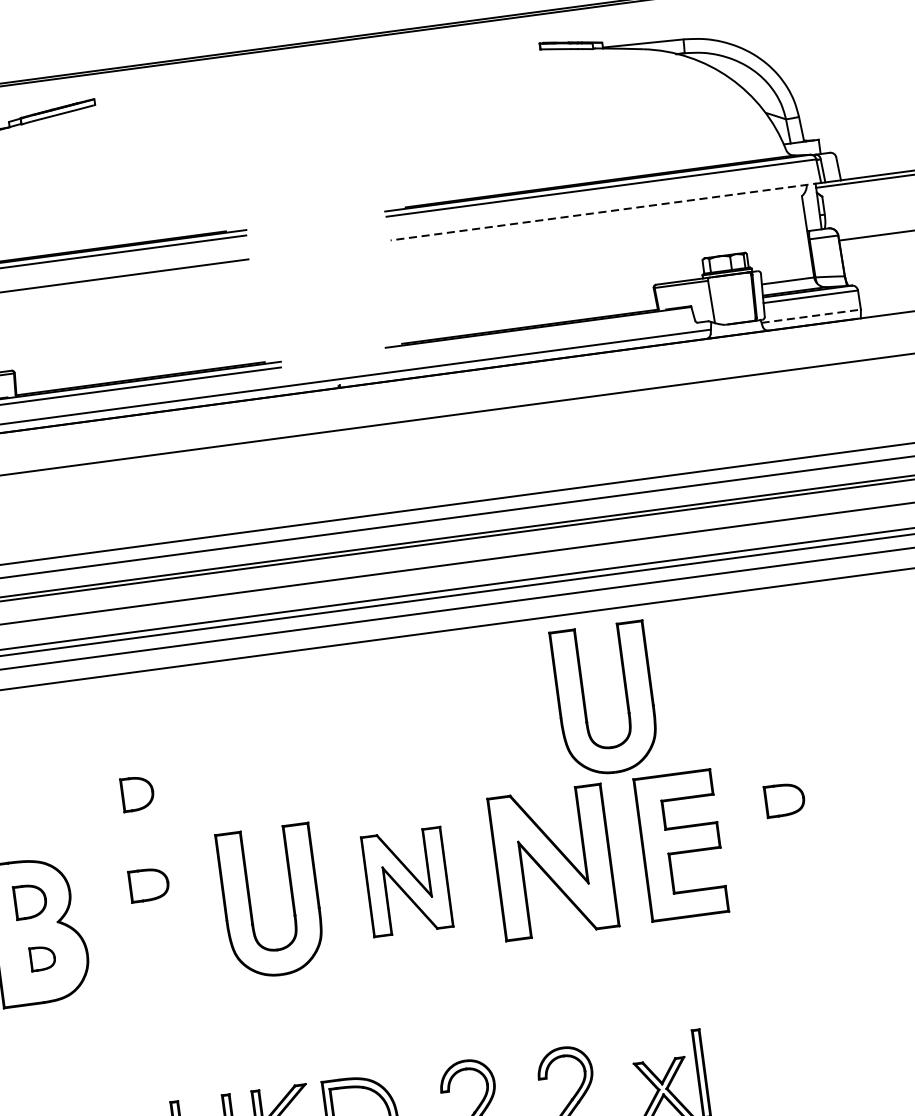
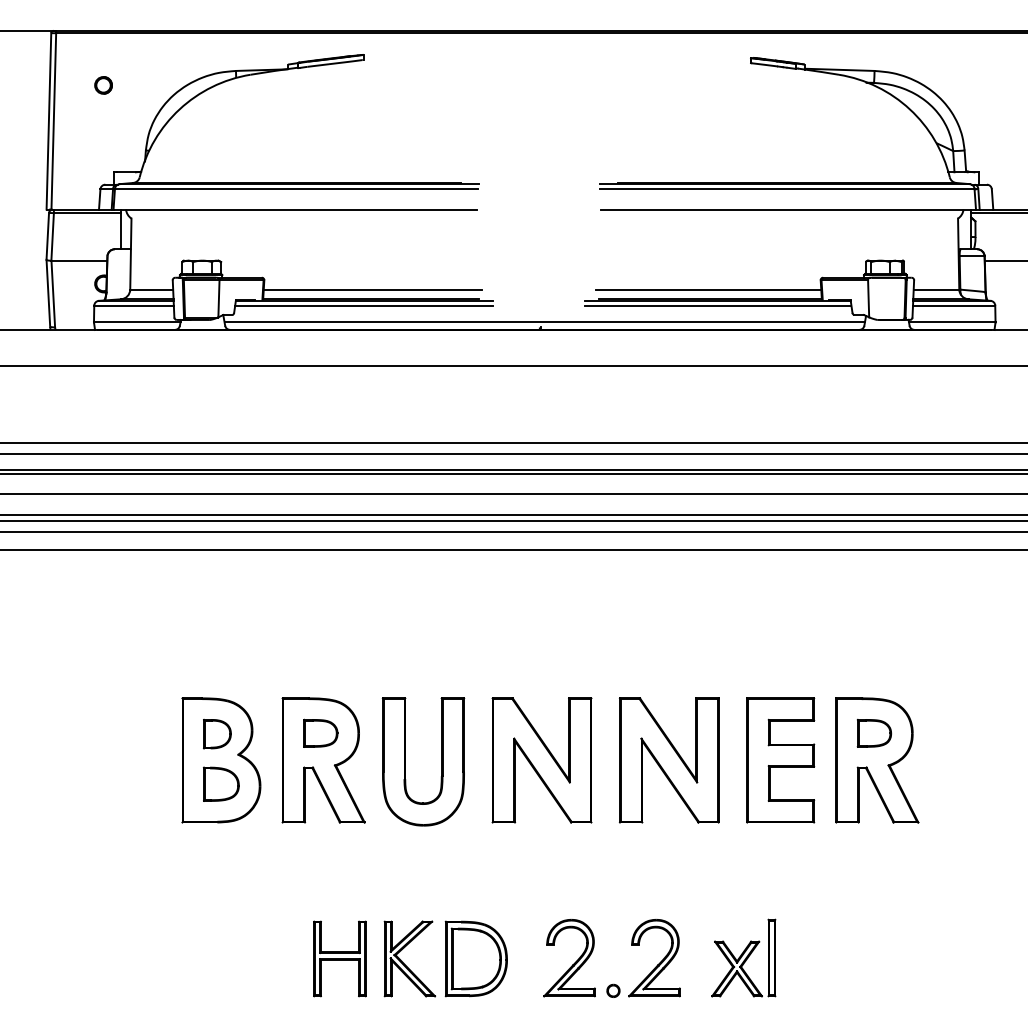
line: (605, 211) -> (788, 209), dashed -> solid
line: (526, 315) -> (708, 289), added
line: (811, 316) -> (952, 322), dashed -> solid
line: (540, 332) -> (718, 305), added
line: (140, 367) -> (372, 289), added
part: (584, 701) -> (714, 626), removed
part: (137, 794) -> (321, 654), removed
part: (792, 830) -> (877, 760), added
part: (406, 882) -> (541, 760), size x1.43
part: (156, 915) -> (323, 760), added
part: (42, 957) -> (221, 783), size x1.67

